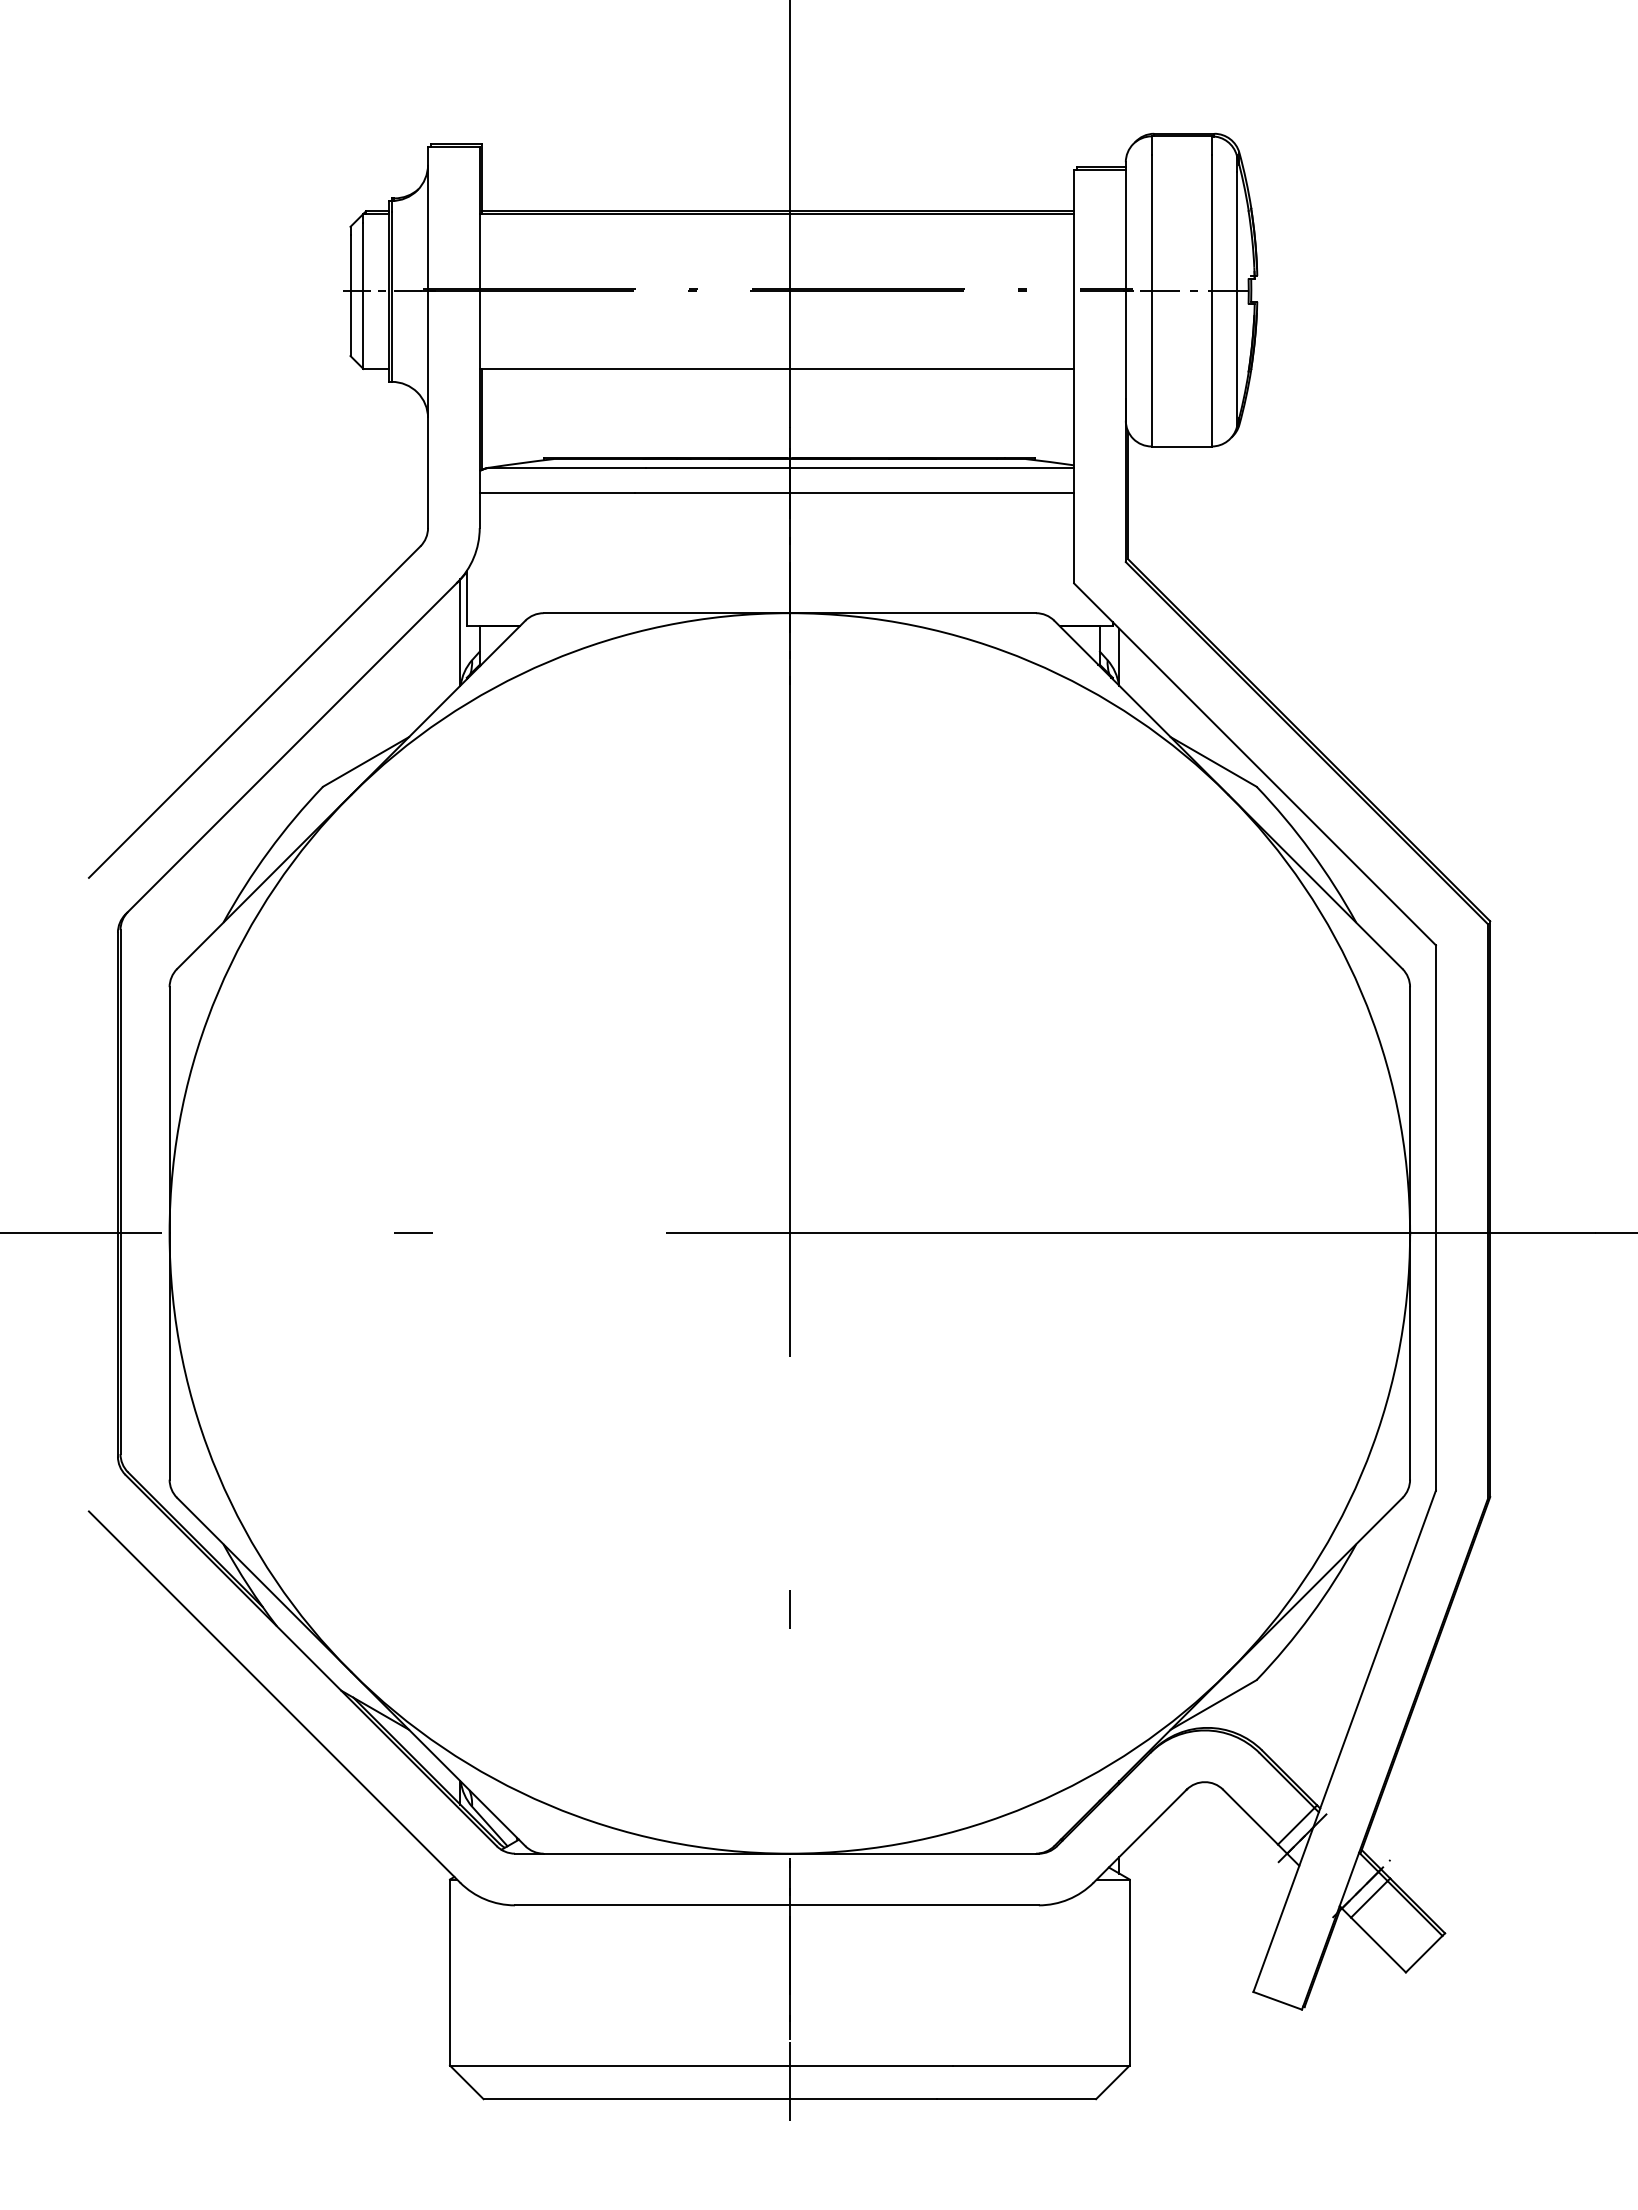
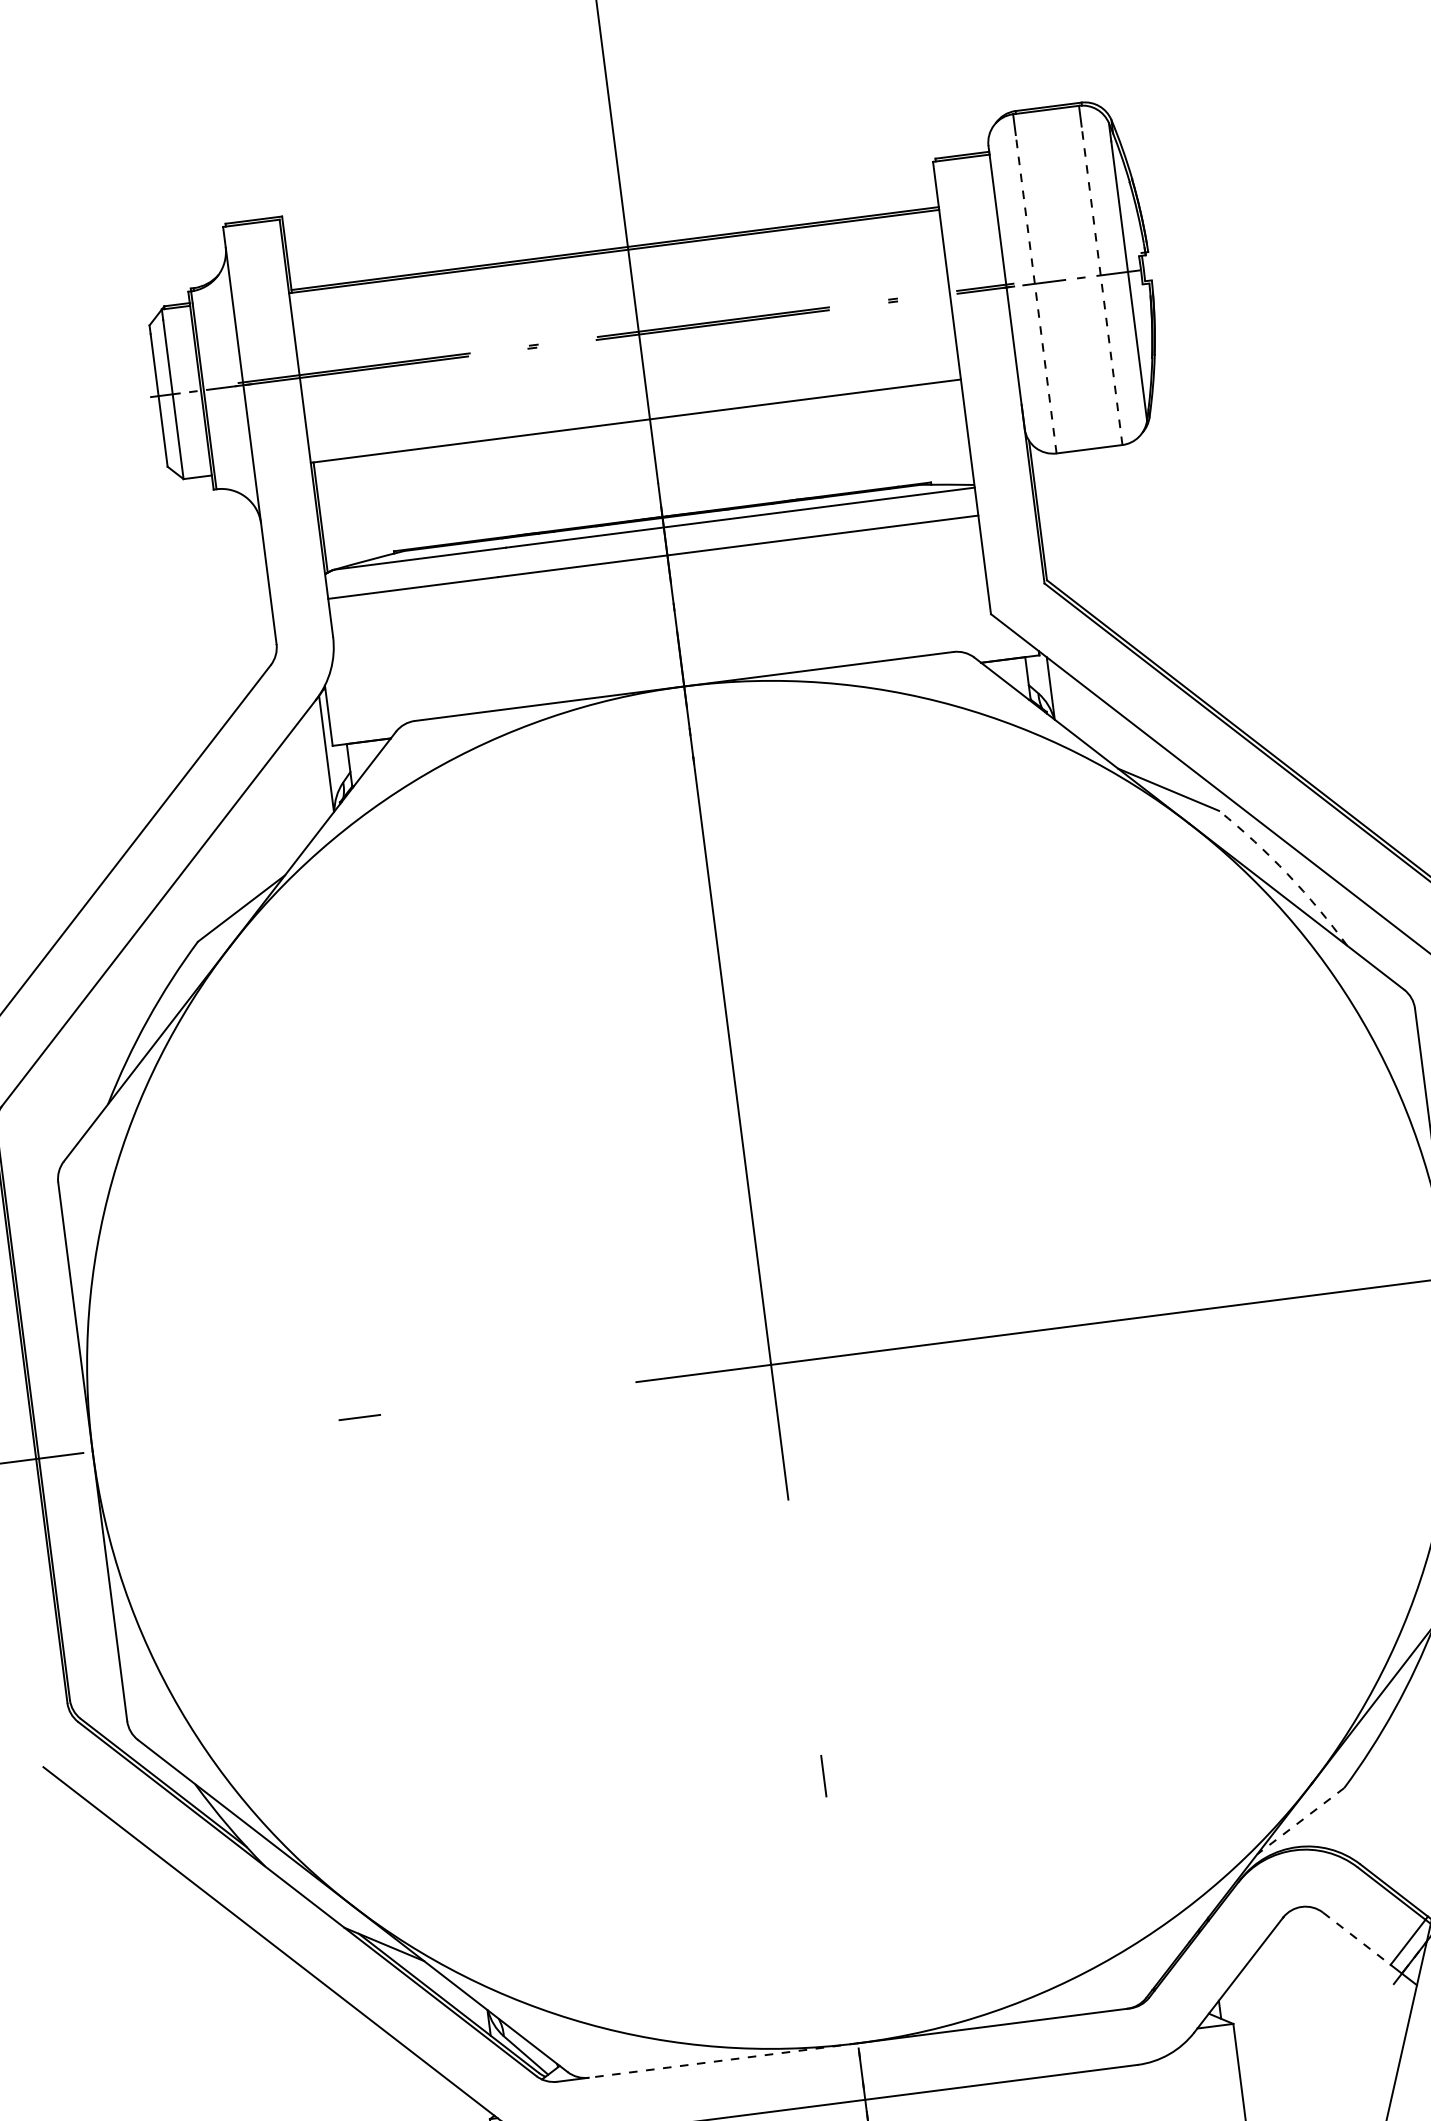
line: (1151, 300) -> (1035, 293), solid -> dashed
line: (1211, 300) -> (1101, 285), solid -> dashed
arc: (1310, 851) -> (1287, 874), solid -> dashed
line: (1213, 1704) -> (1300, 1820), solid -> dashed
line: (1250, 1817) -> (1356, 1939), solid -> dashed
line: (666, 1853) -> (723, 2060), solid -> dashed

